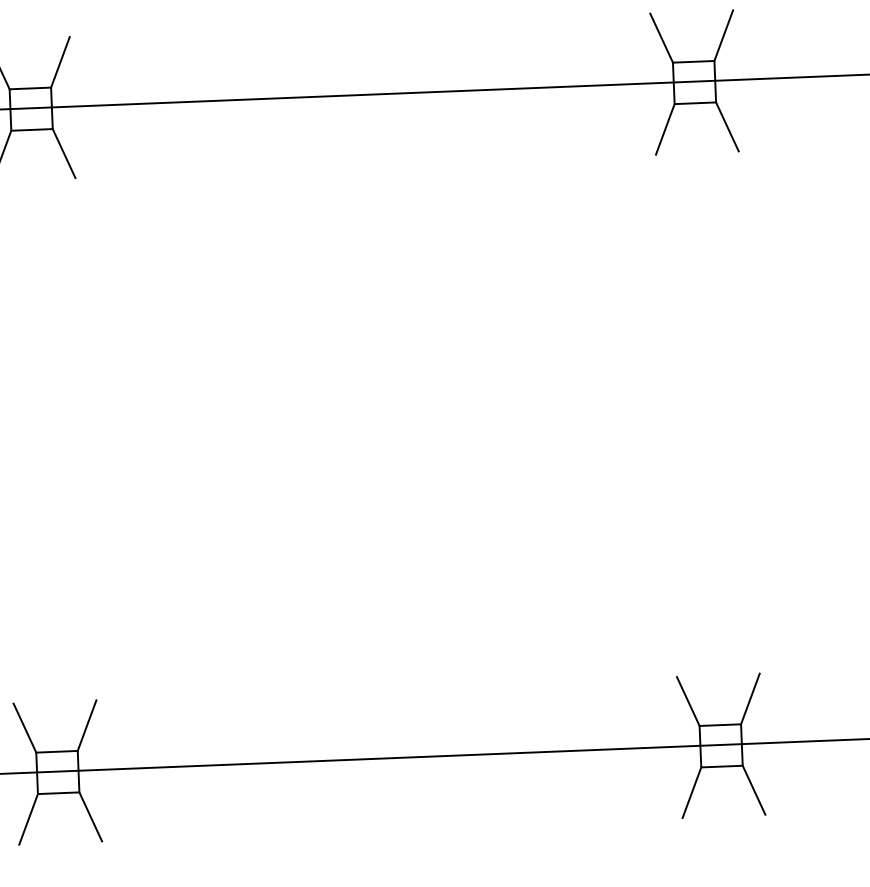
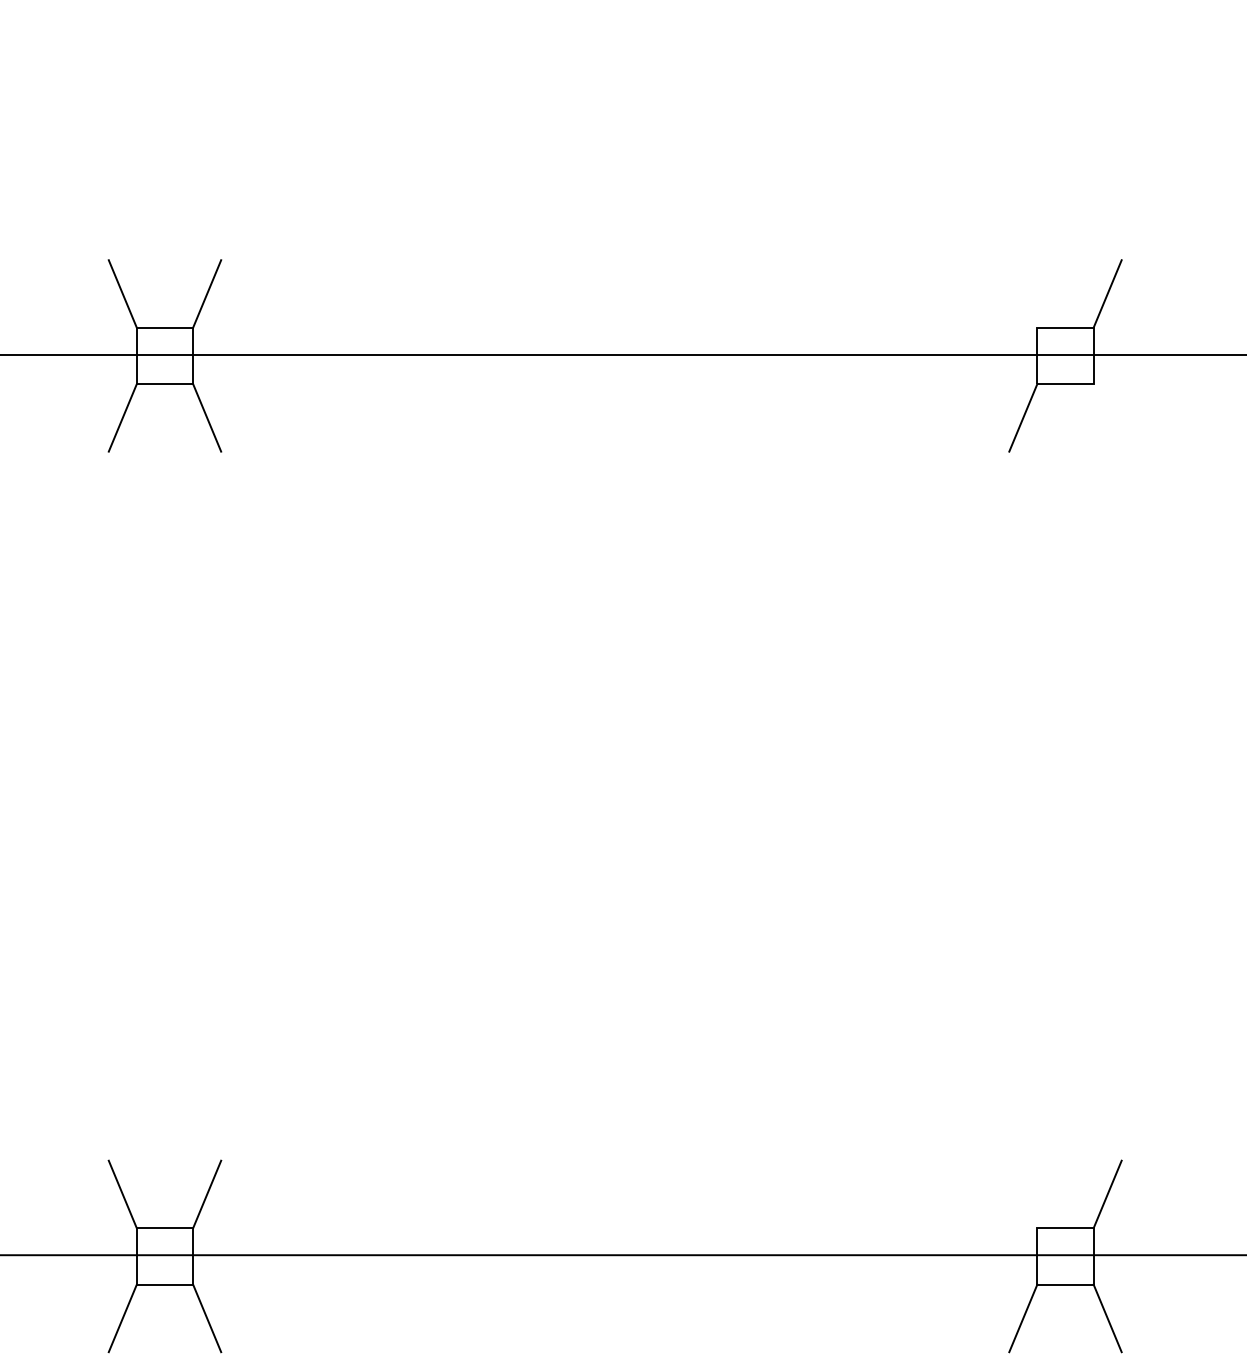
line: (661, 37) -> (1023, 293), removed
line: (727, 126) -> (1107, 417), removed
line: (688, 701) -> (1023, 1194), removed

